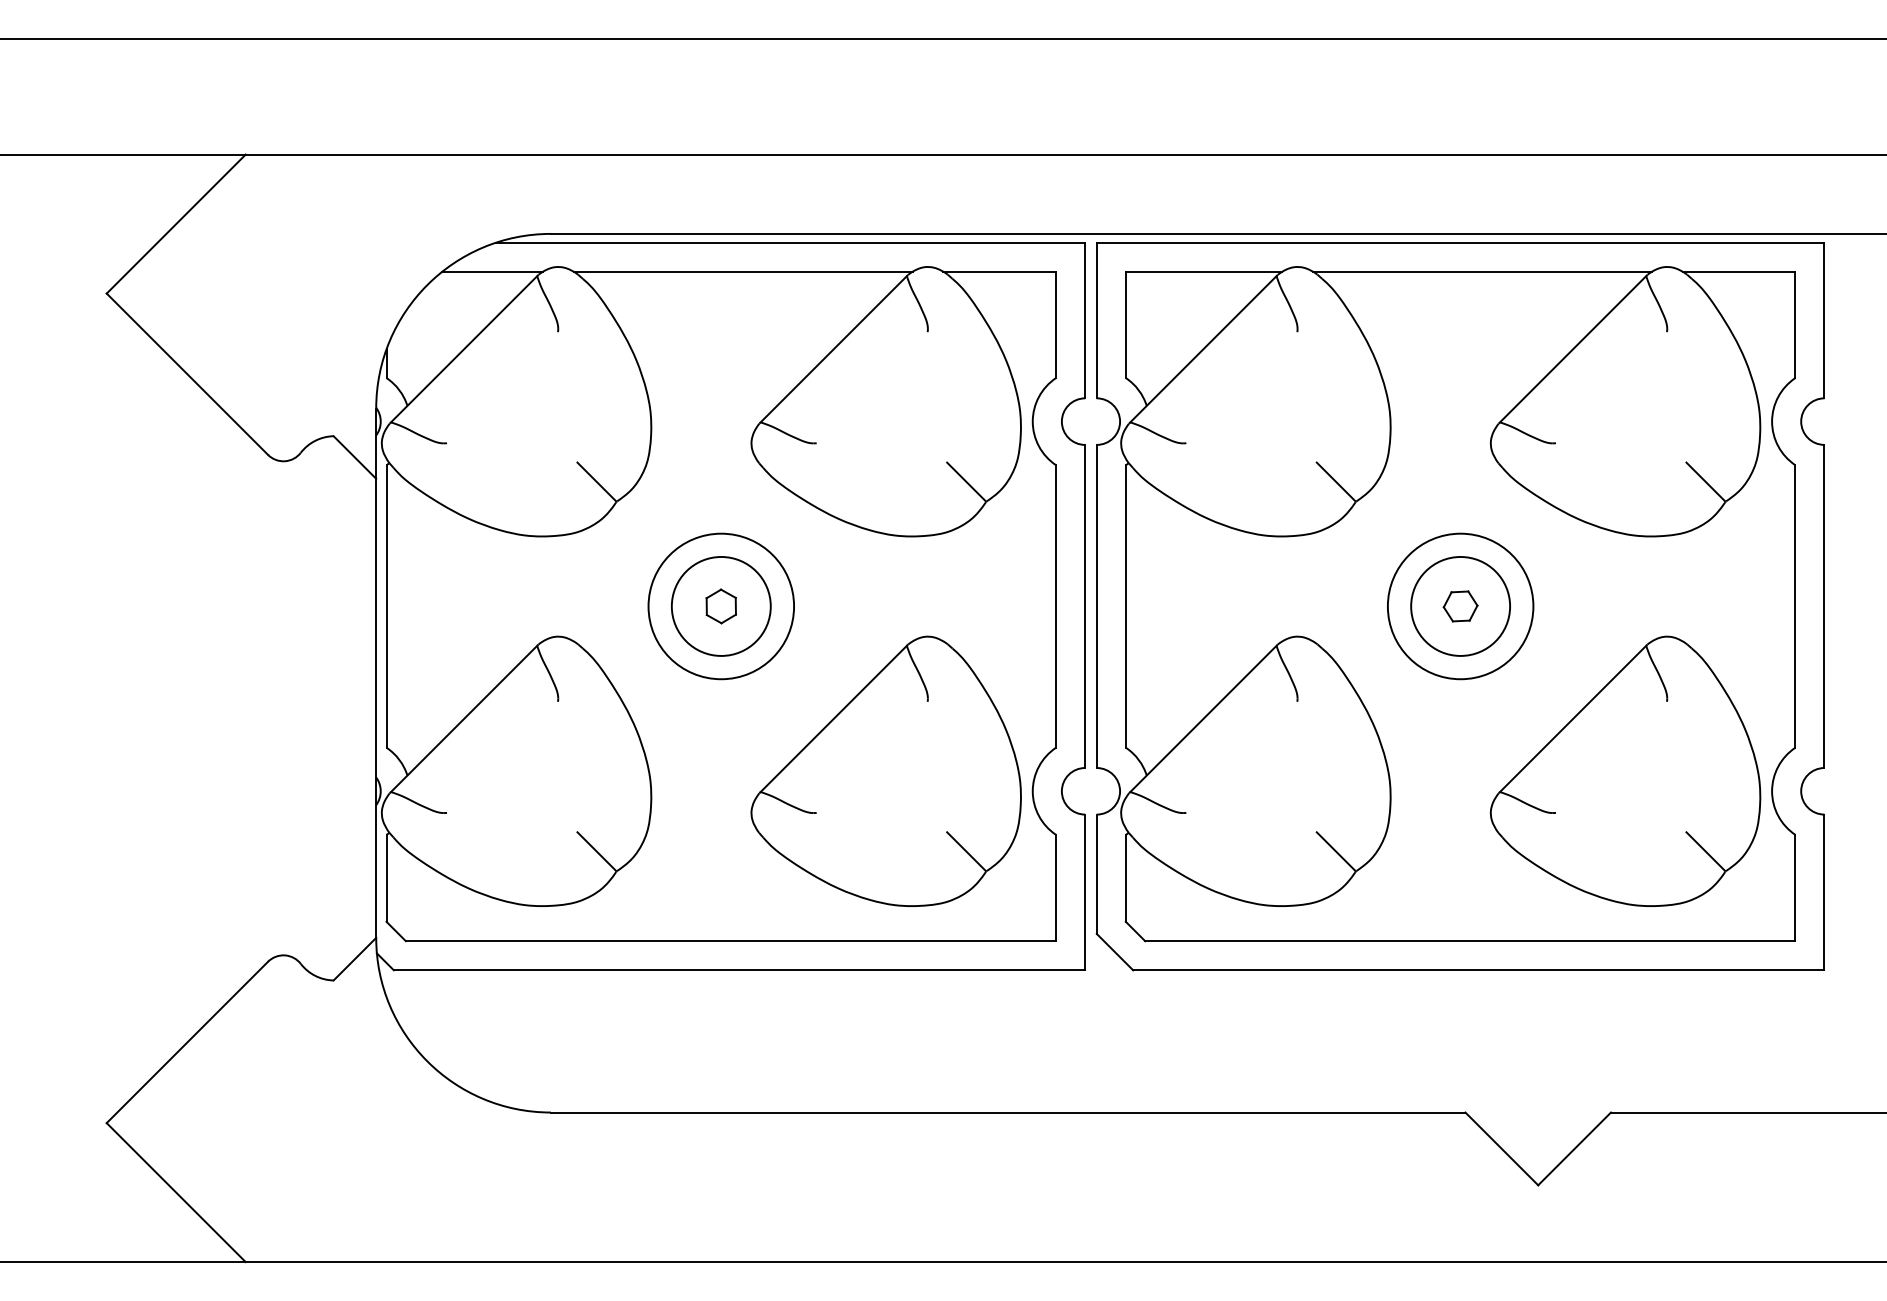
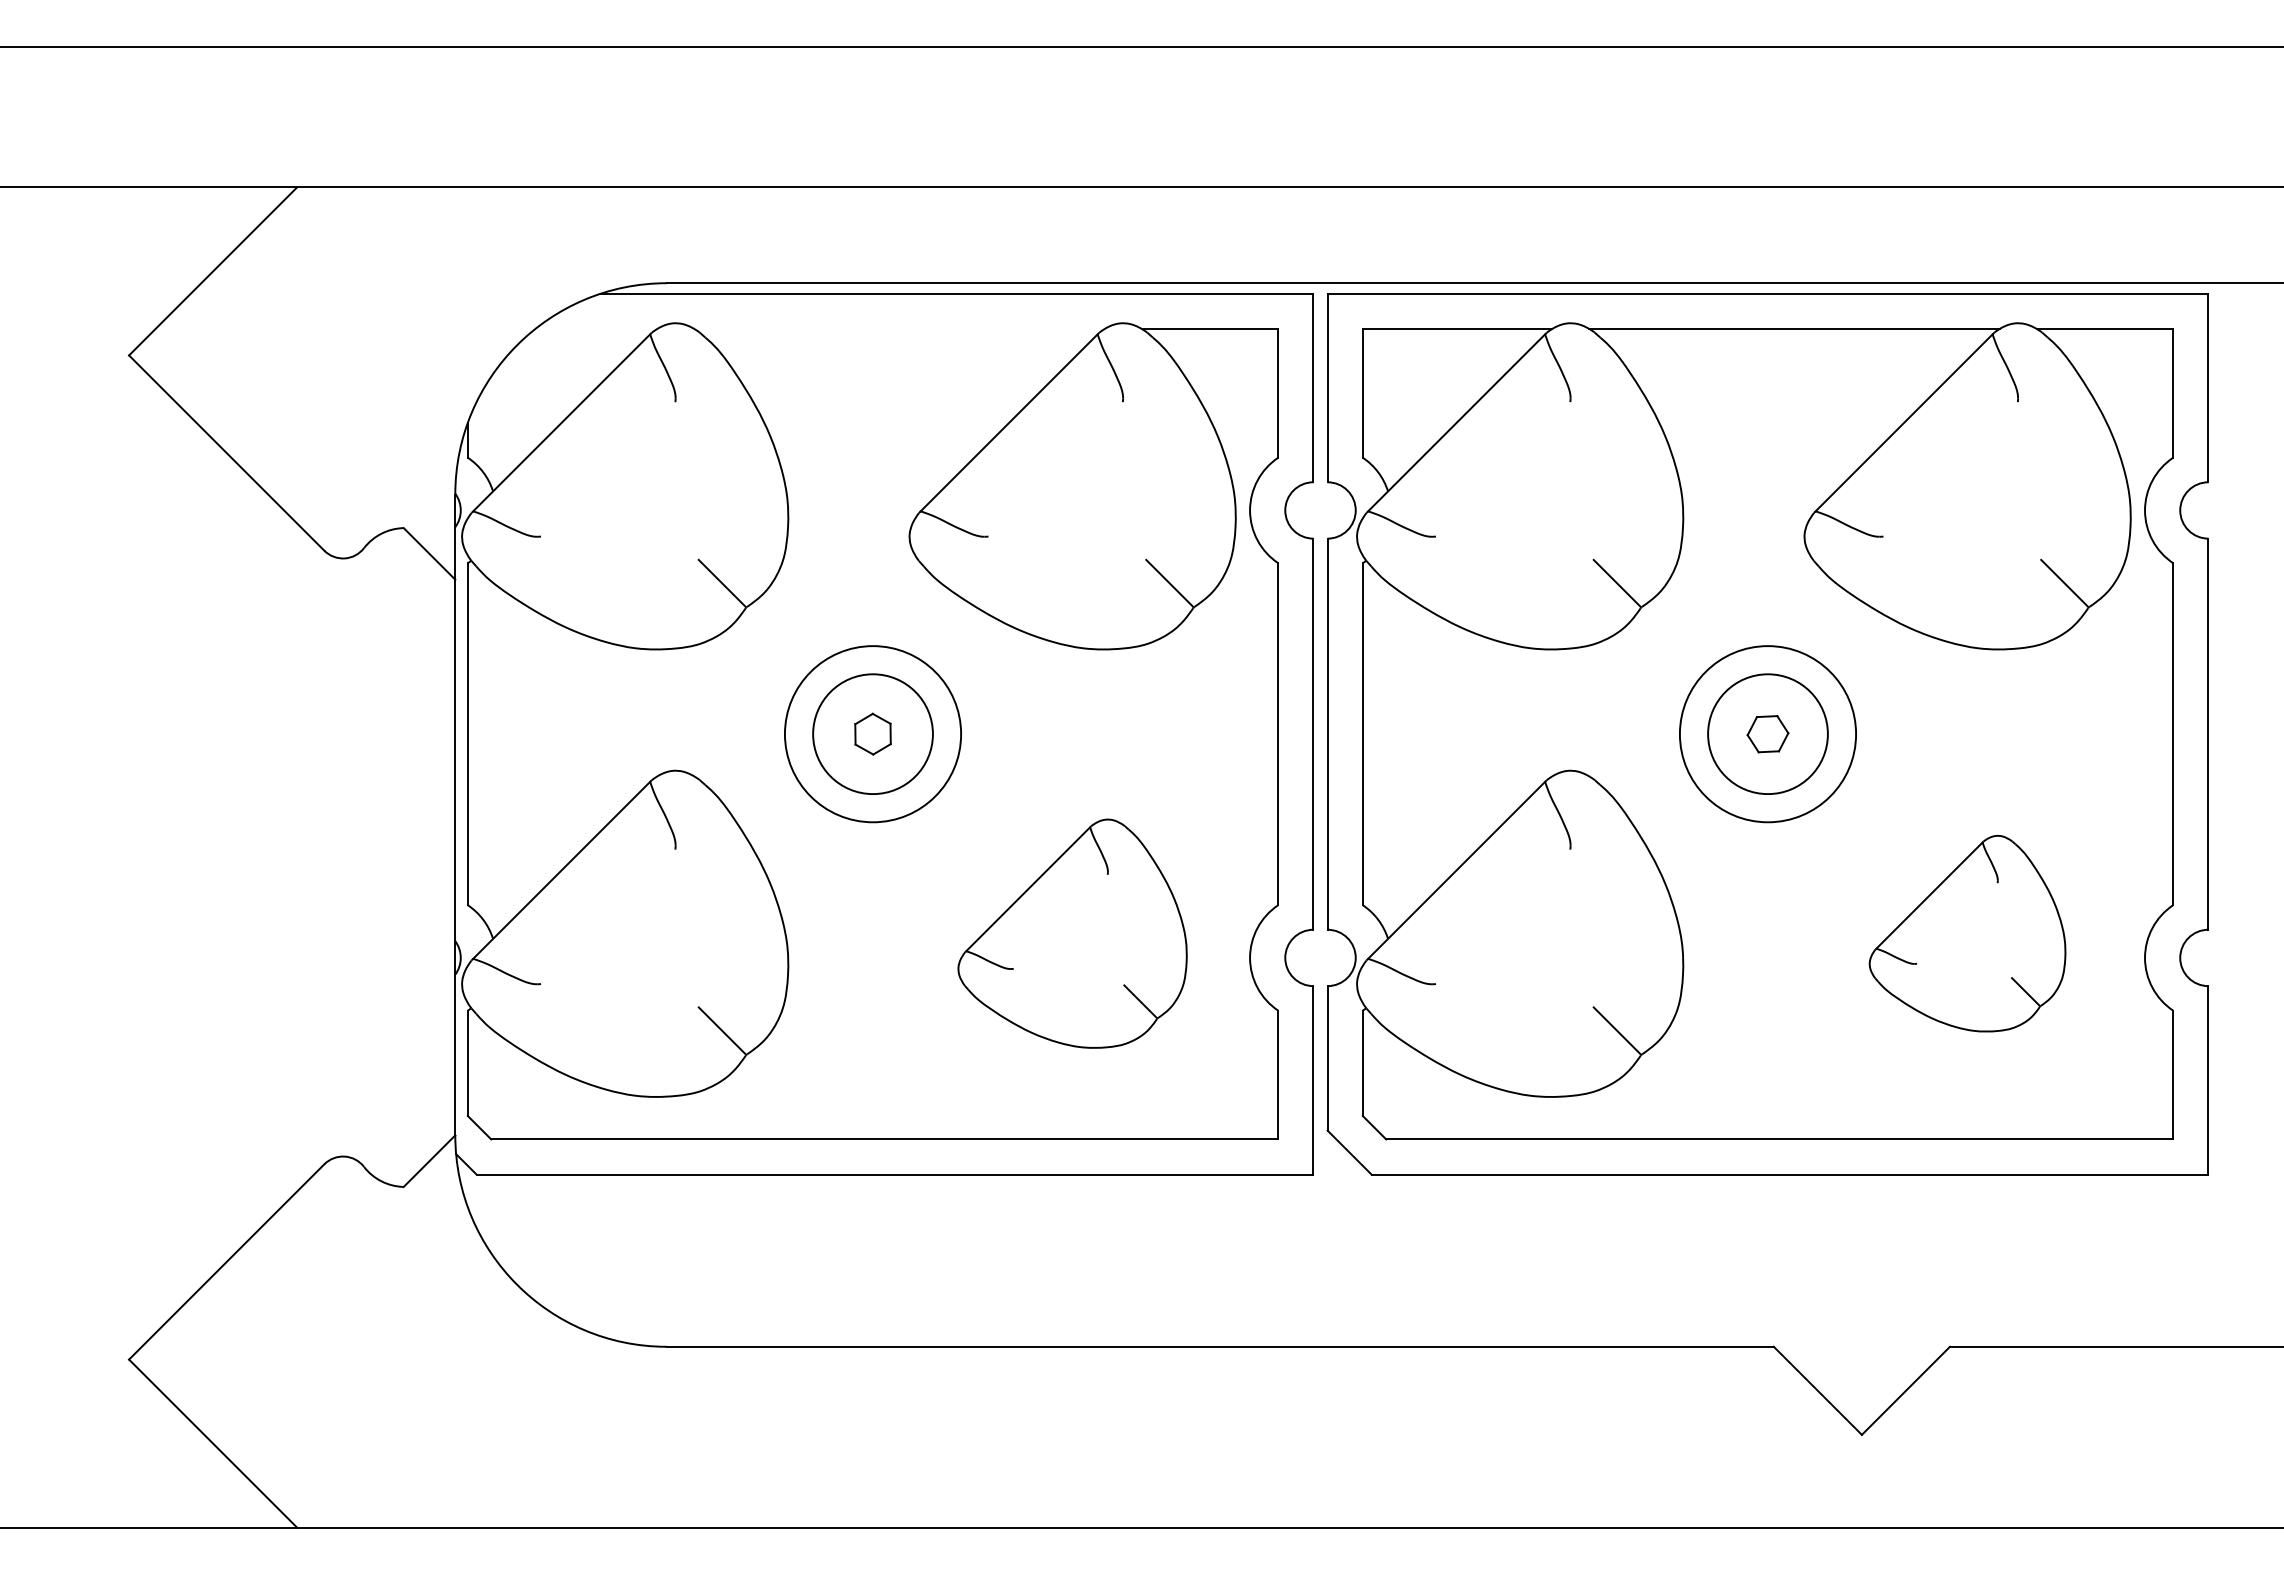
line: (492, 272) -> (596, 329), removed
line: (743, 272) -> (899, 329), removed
part: (886, 771) -> (1072, 933), size x0.7
part: (1625, 771) -> (1967, 933), size x0.6

